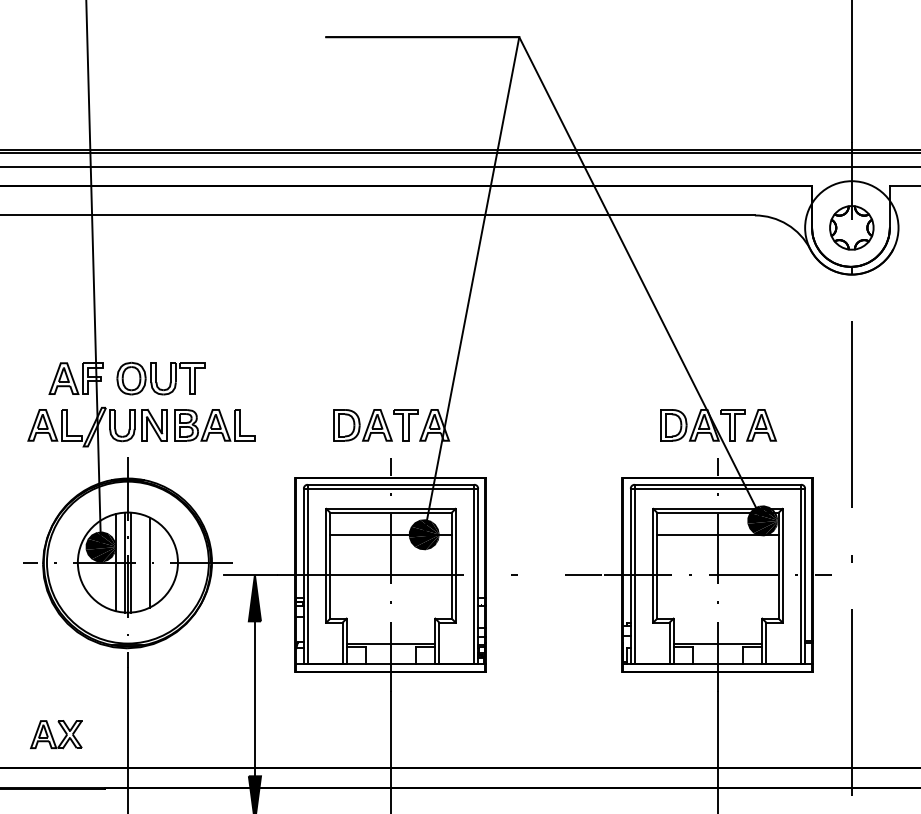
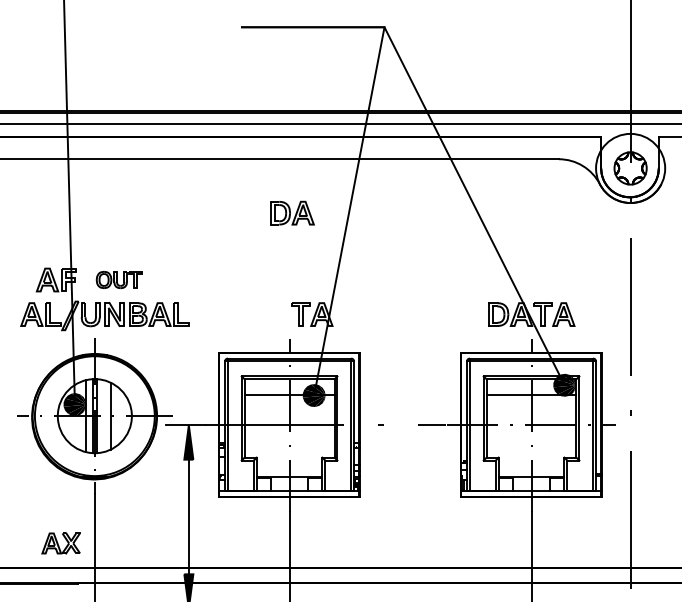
part: (160, 378) -> (118, 279), size x0.7
part: (362, 425) -> (292, 213), moved
part: (56, 734) -> (61, 543), moved

